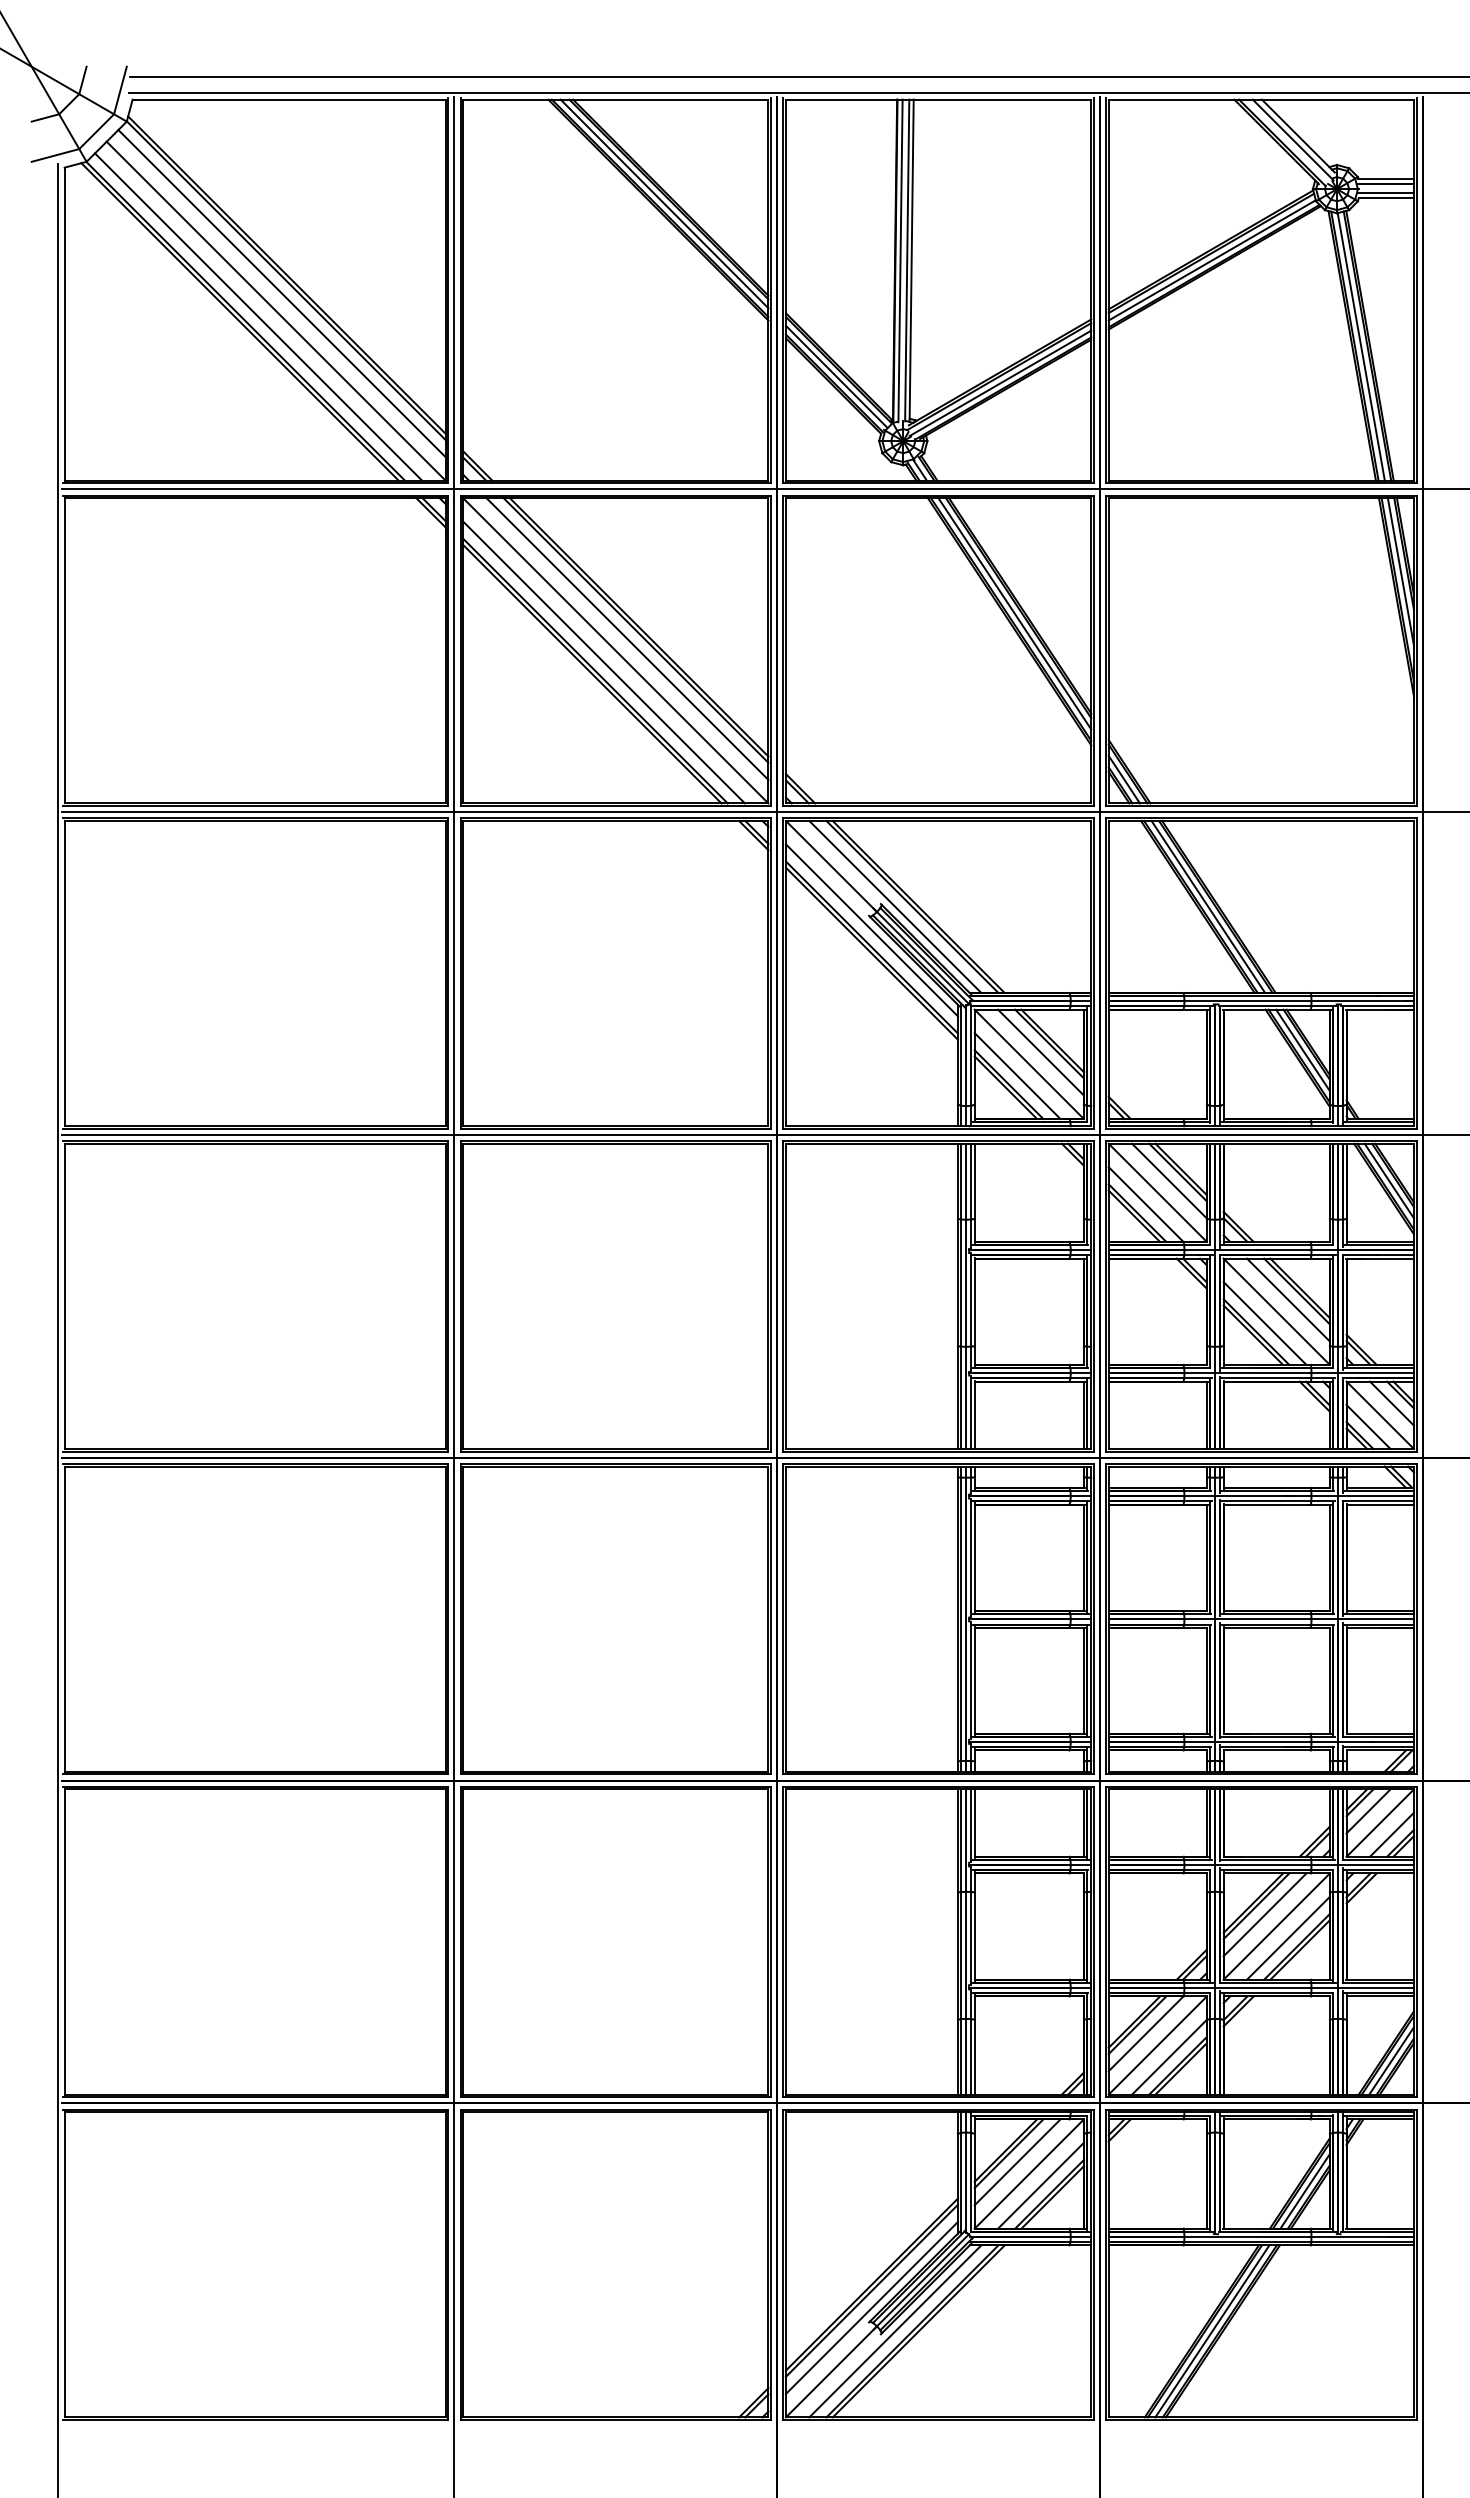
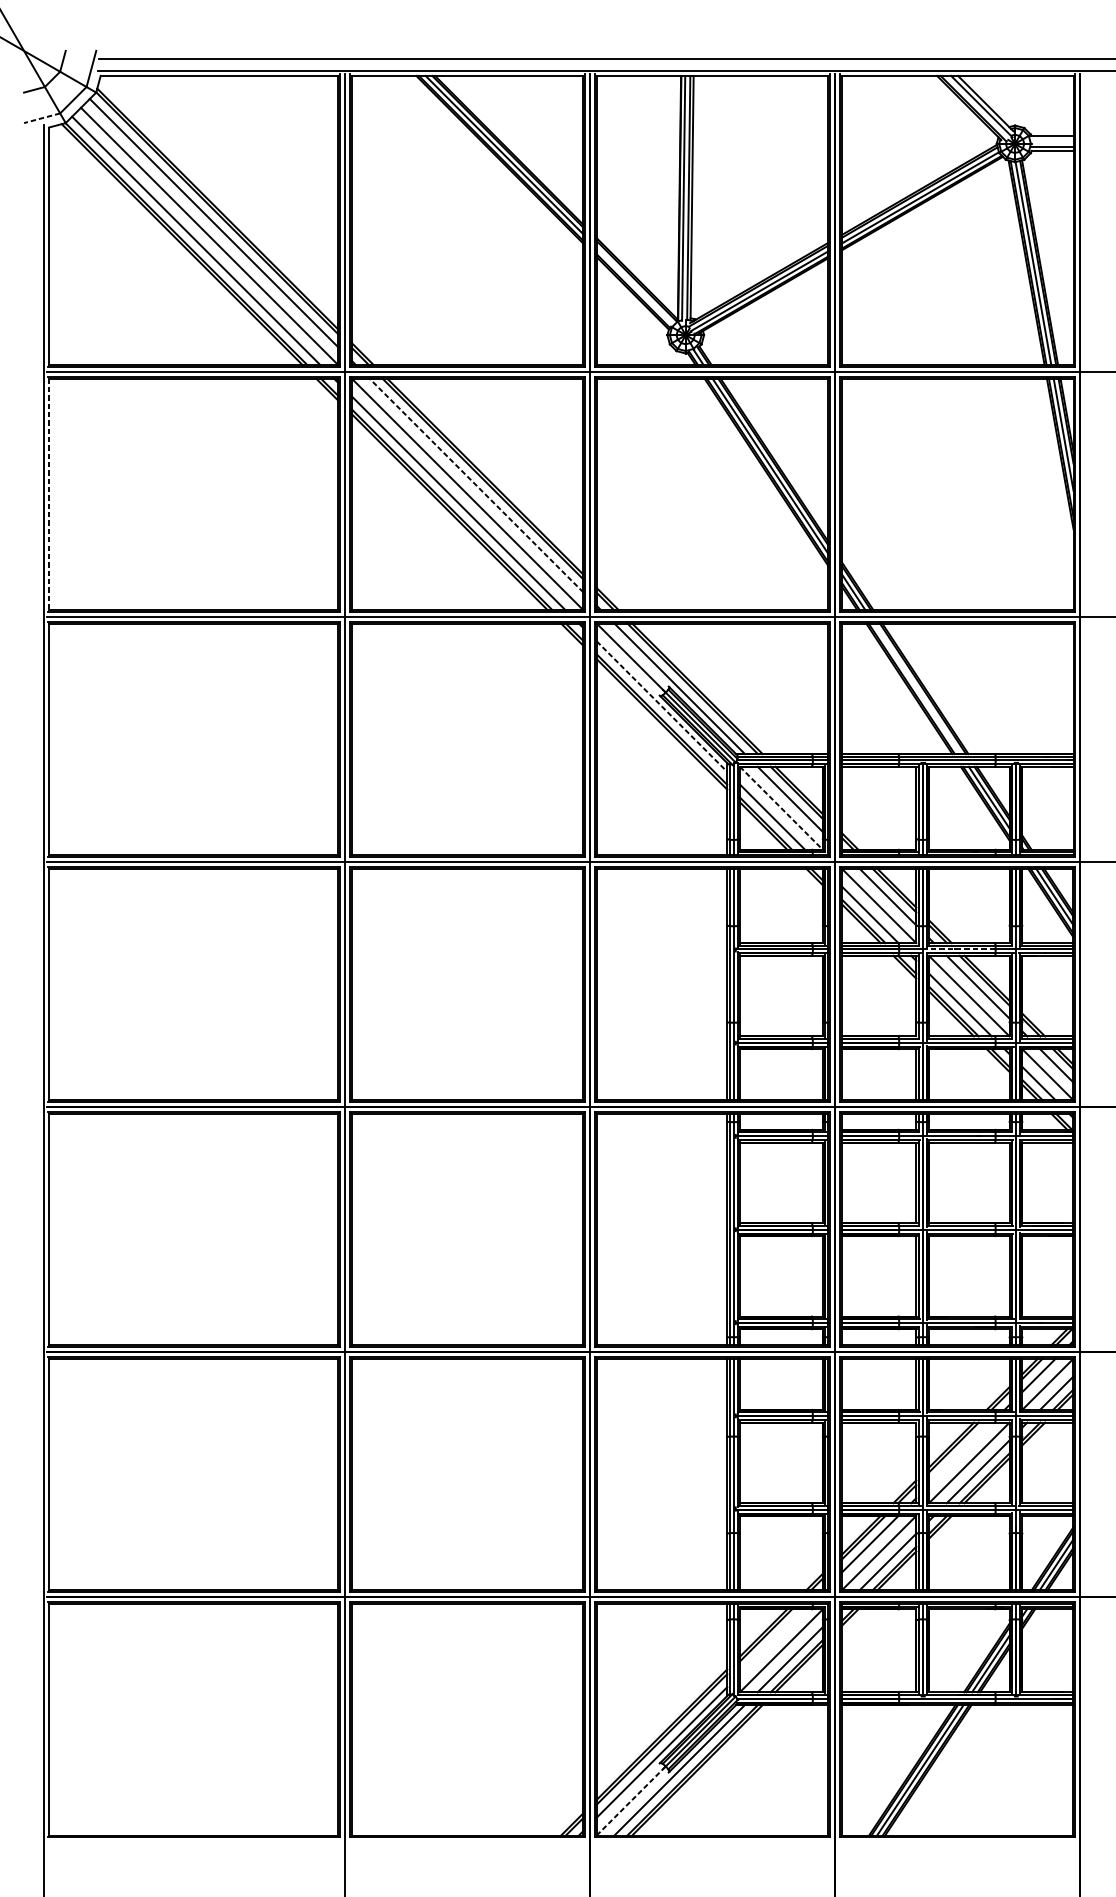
line: (55, 155) -> (42, 118), solid -> dashed
line: (1385, 183) -> (1051, 139), removed
line: (836, 376) -> (635, 286), removed
line: (627, 638) -> (476, 485), solid -> dashed
line: (64, 650) -> (48, 494), solid -> dashed
line: (1208, 906) -> (917, 688), removed
line: (871, 930) -> (661, 706), solid -> dashed
line: (1029, 1064) -> (781, 808), solid -> dashed
line: (1263, 1250) -> (959, 949), solid -> dashed
line: (1264, 1914) -> (959, 1453), removed
line: (1017, 2162) -> (772, 1642), removed
line: (831, 2371) -> (631, 1800), solid -> dashed

